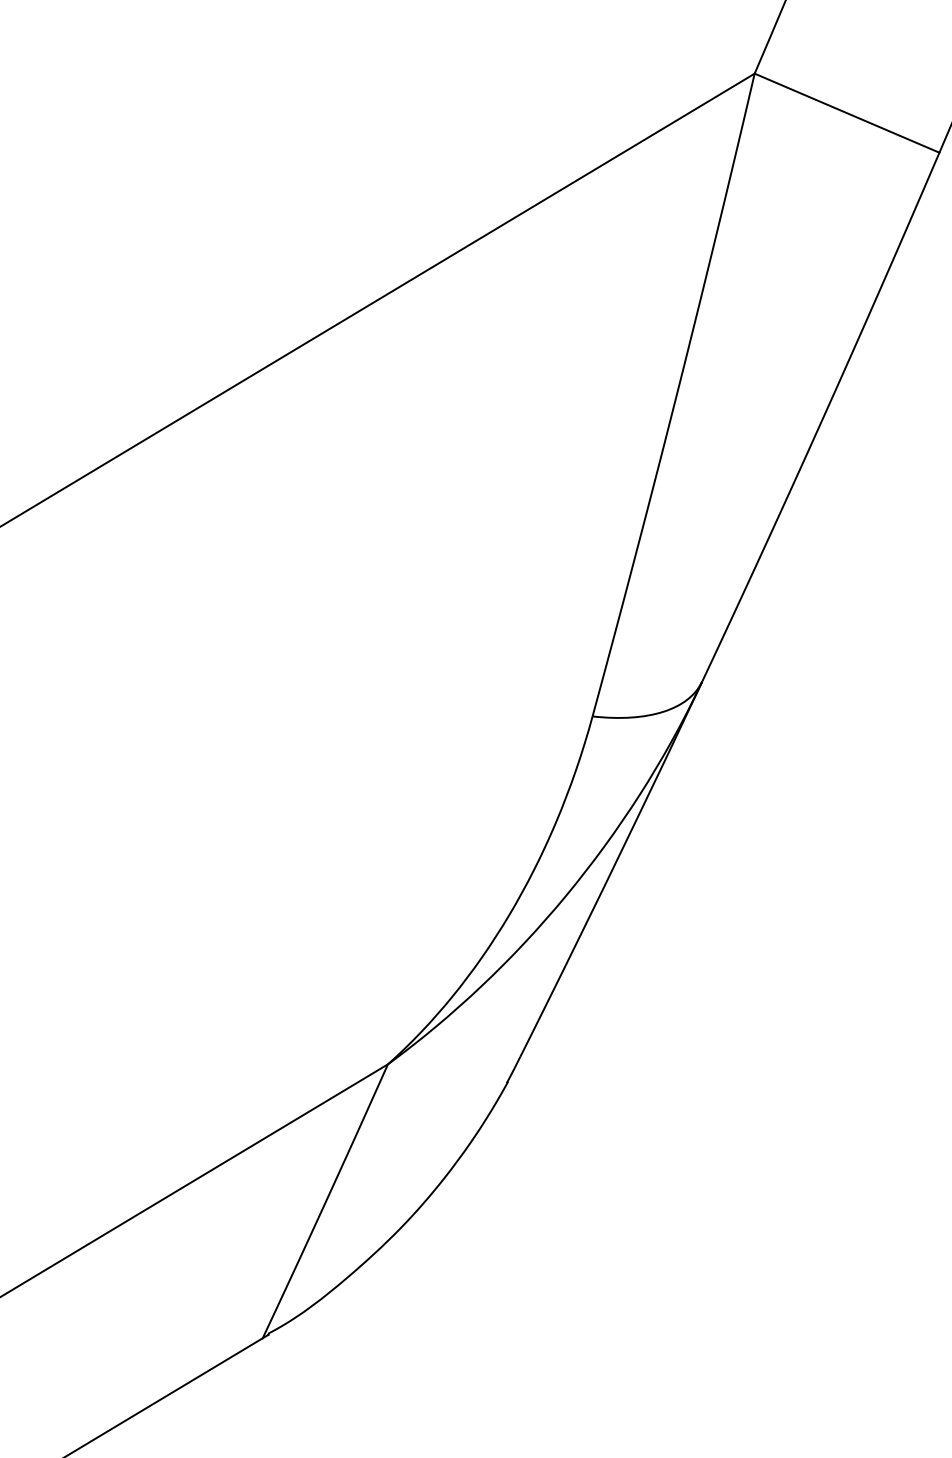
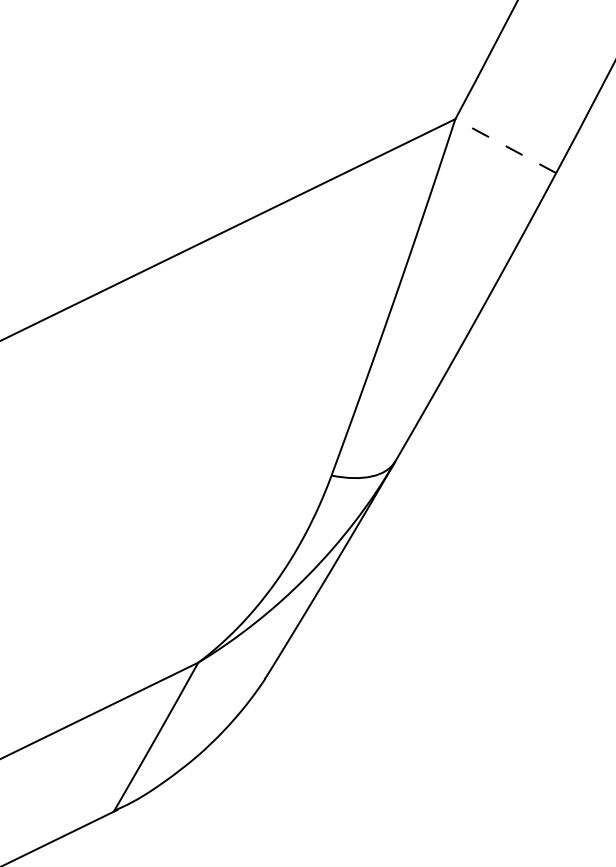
line: (846, 112) -> (505, 145), solid -> dashed

